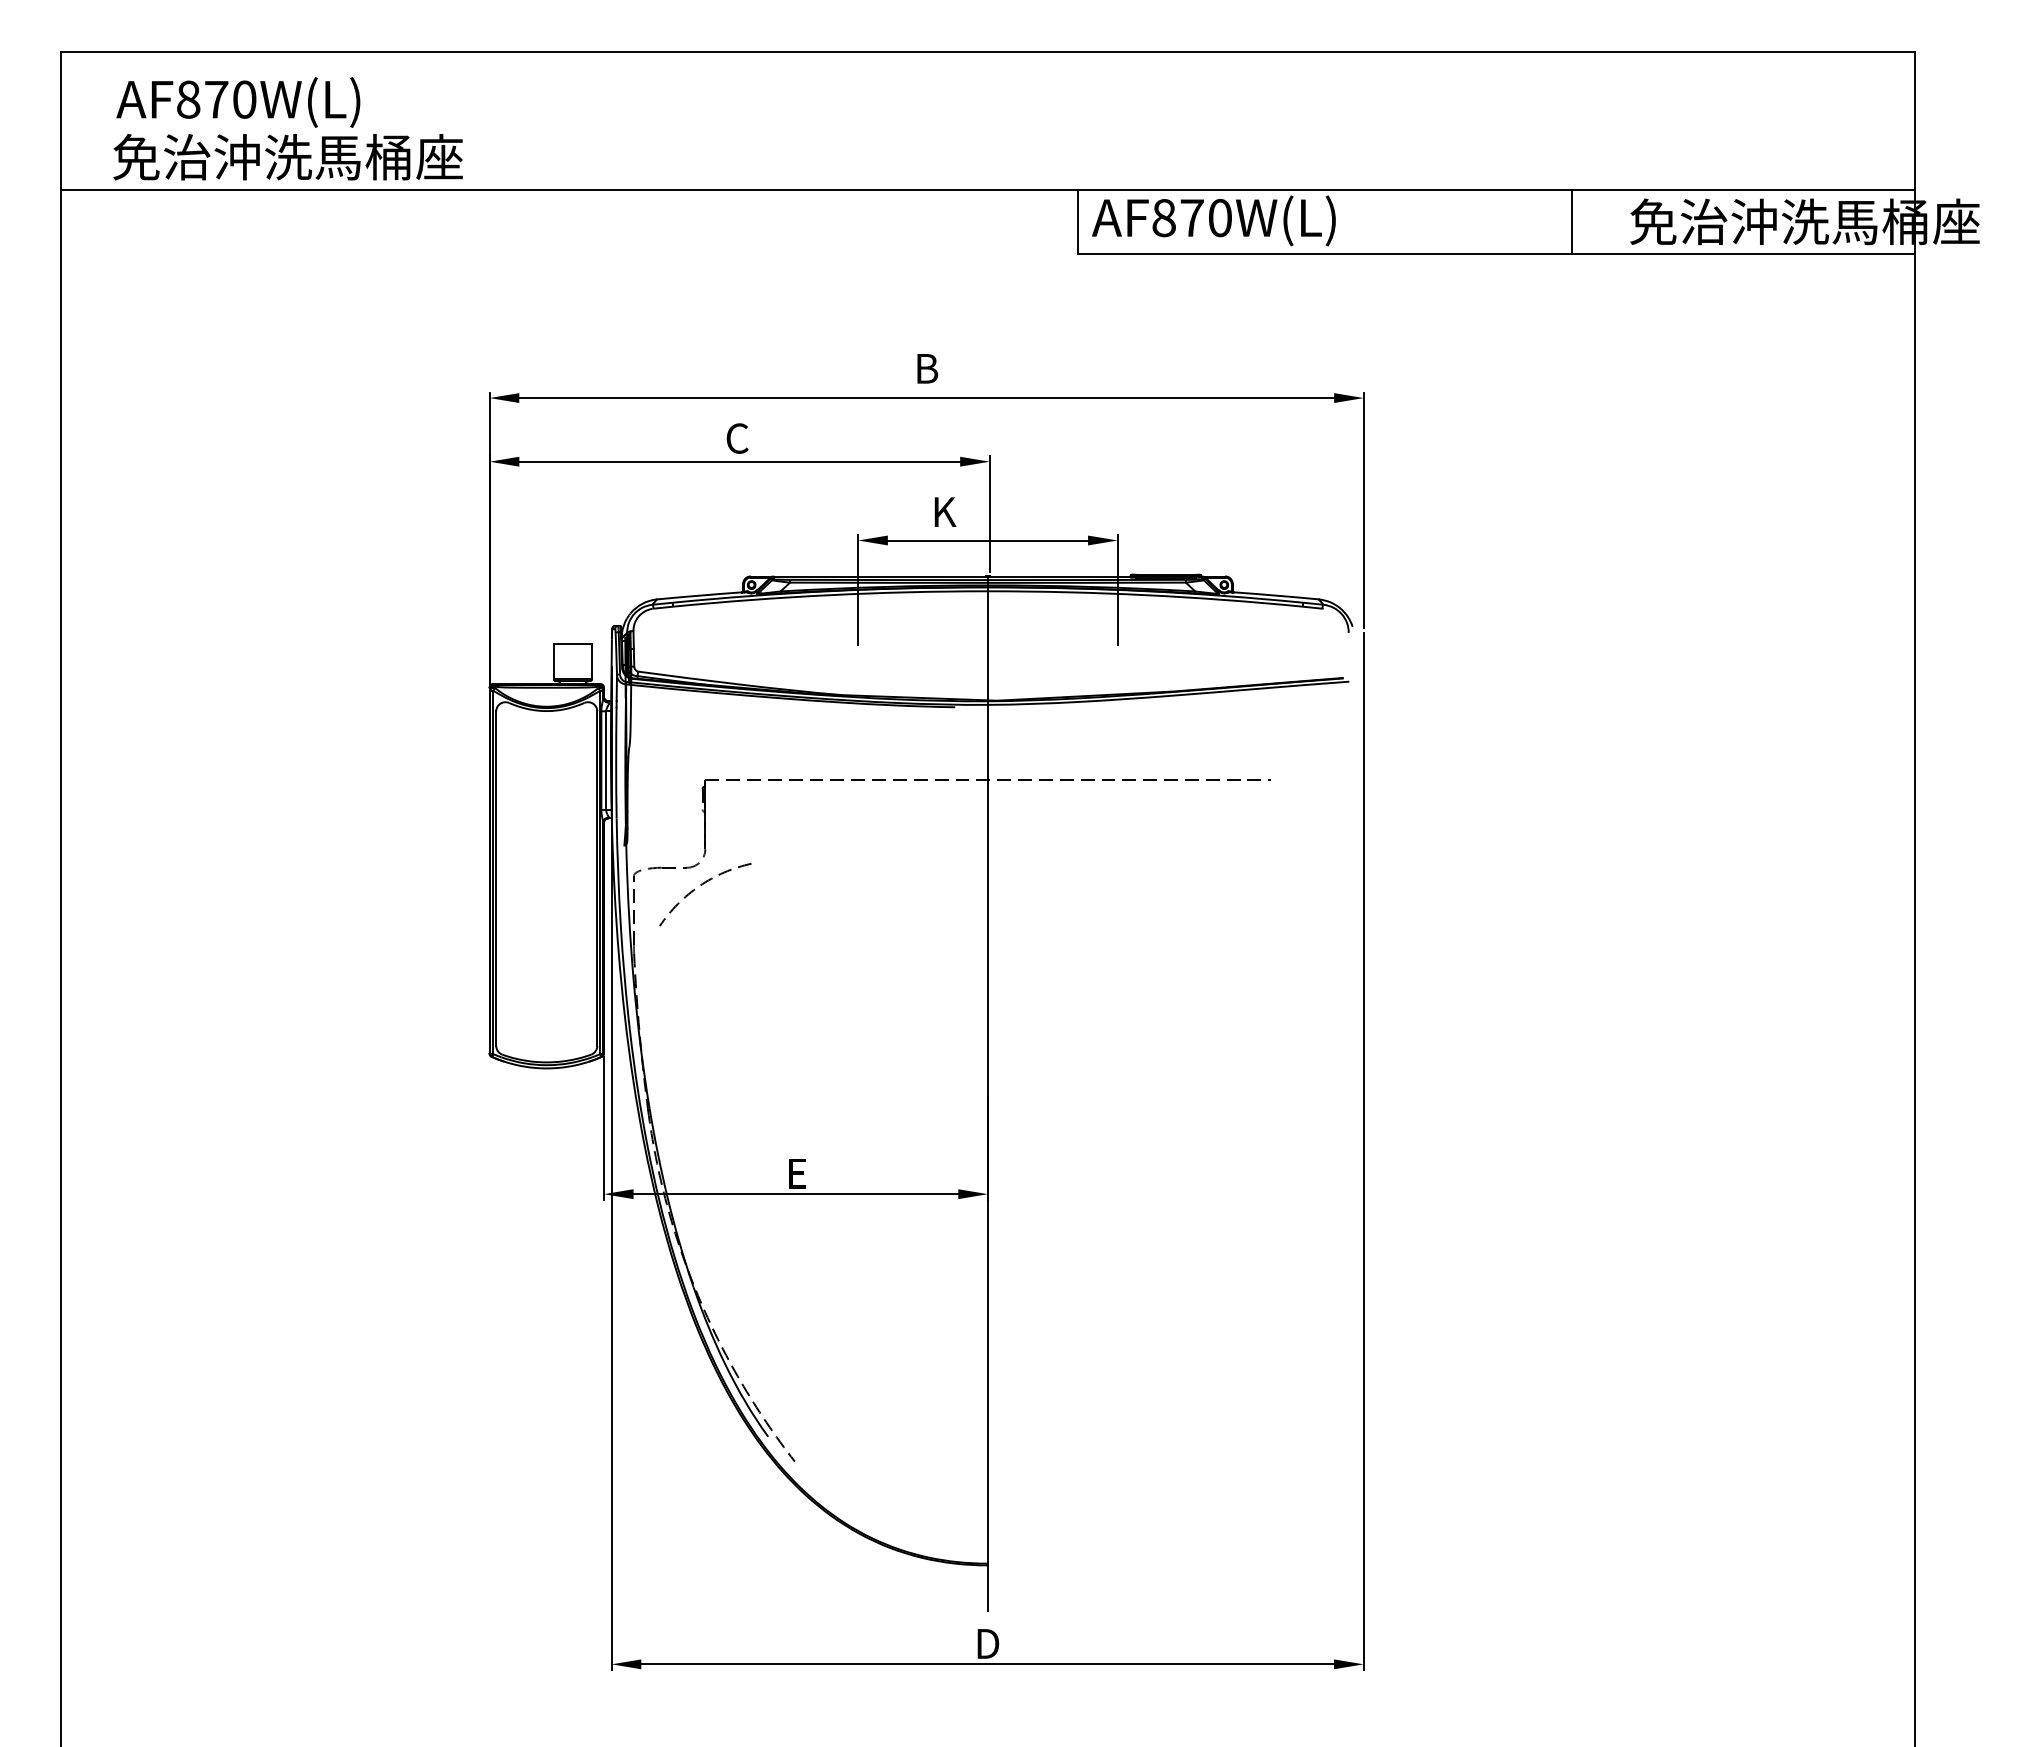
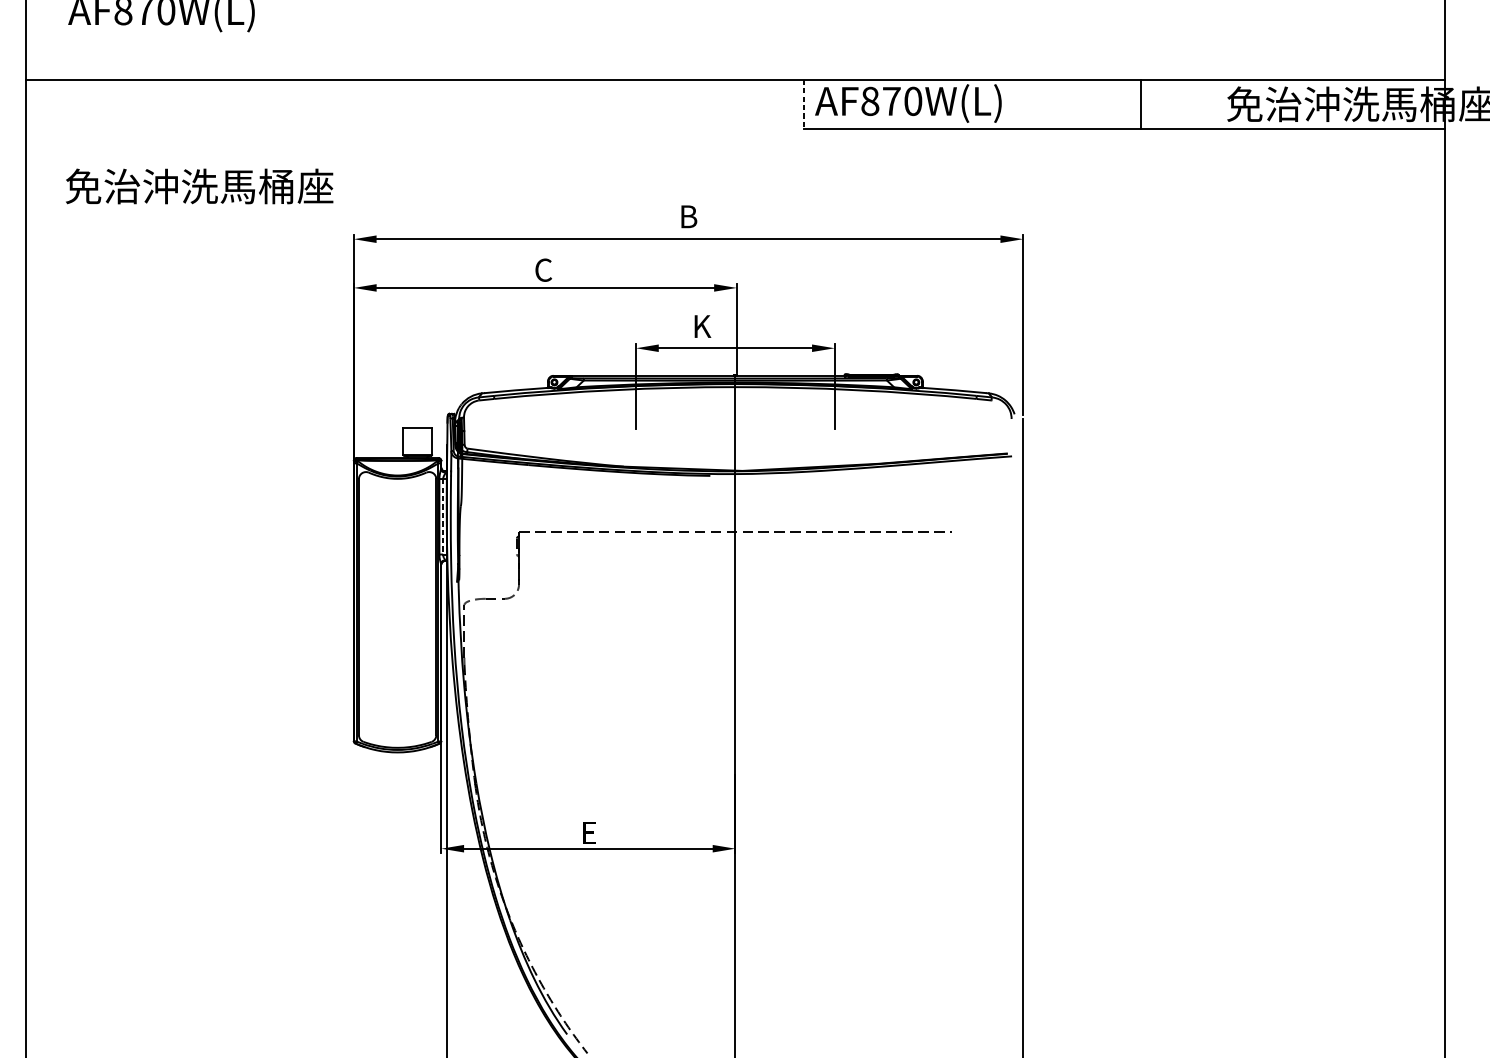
text: (287, 157) -> (199, 186), moved
line: (1572, 221) -> (1141, 104), moved
line: (1077, 222) -> (803, 104), solid -> dashed
line: (606, 761) -> (443, 517), solid -> dashed
arc: (702, 885) -> (516, 612), removed

